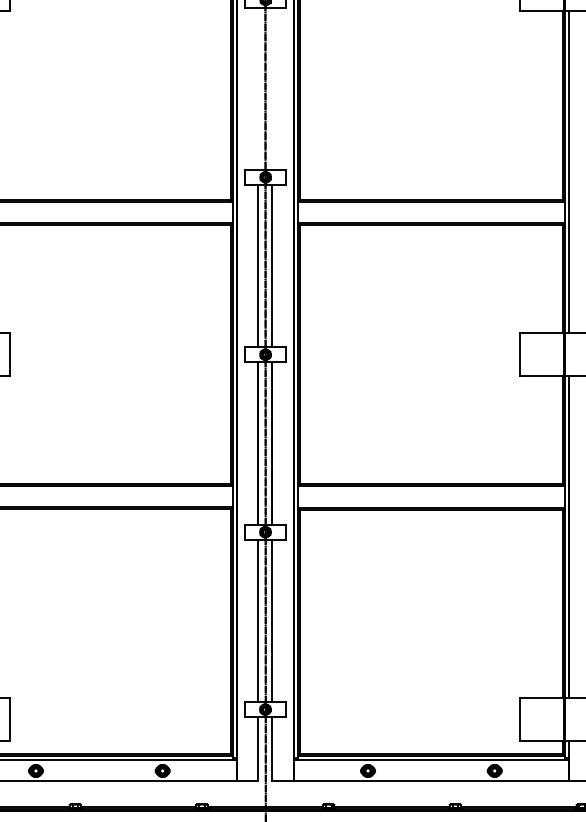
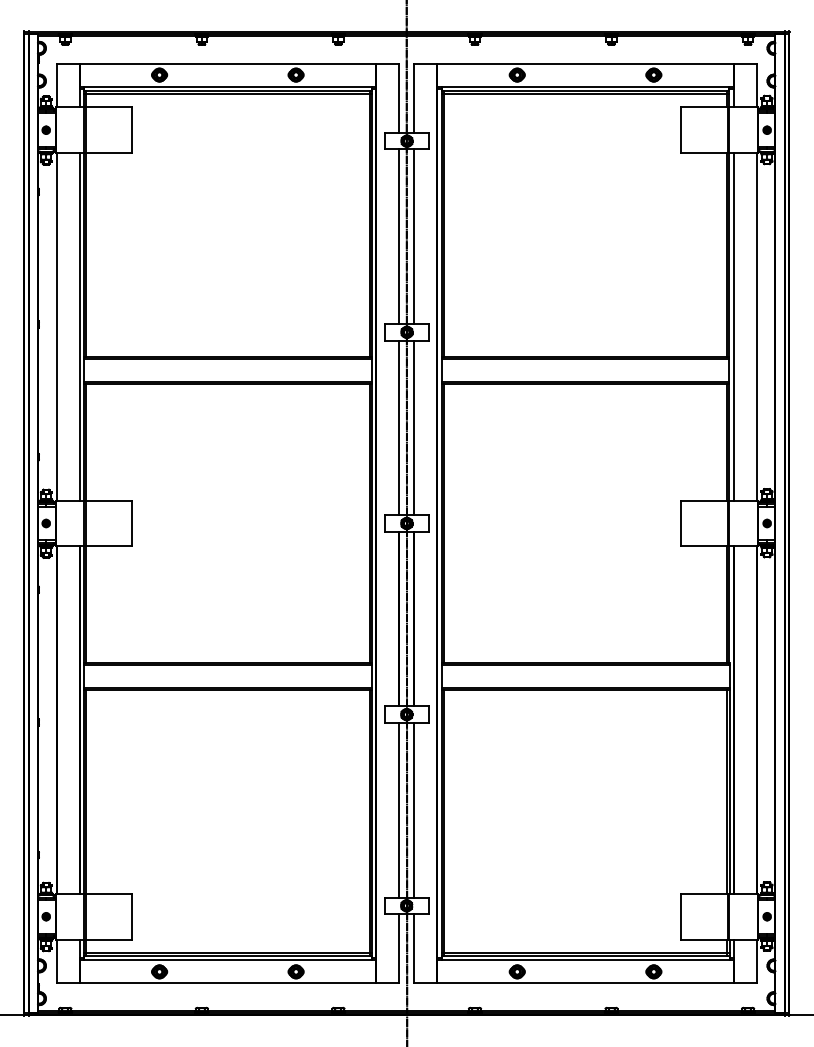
line: (258, 88) -> (399, 236), added
line: (272, 88) -> (414, 236), added

